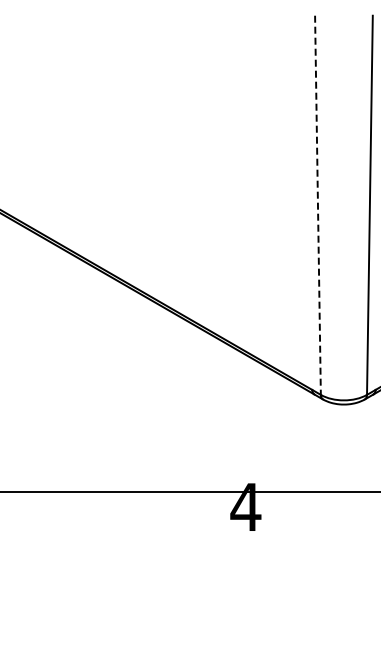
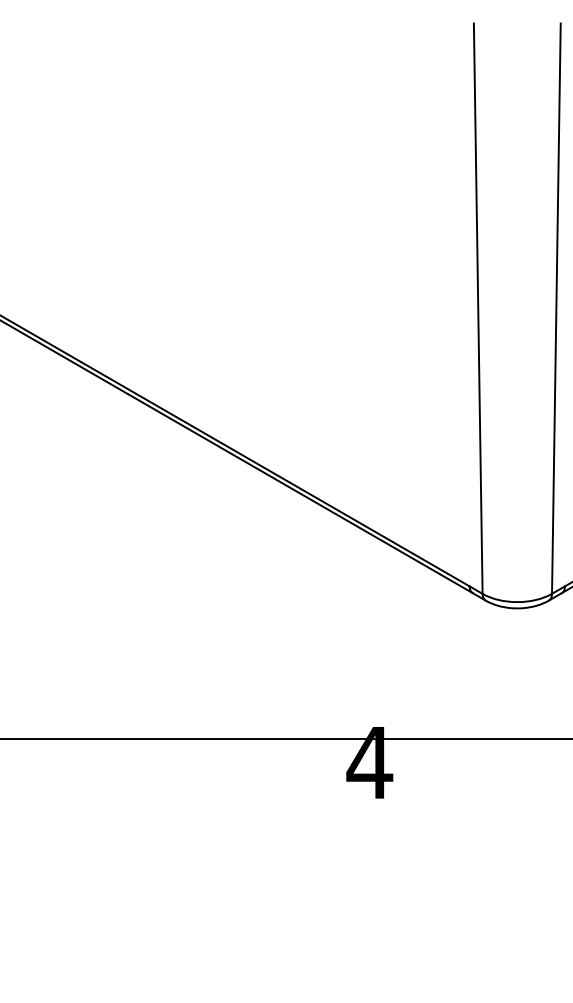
line: (317, 205) -> (477, 308), dashed -> solid

